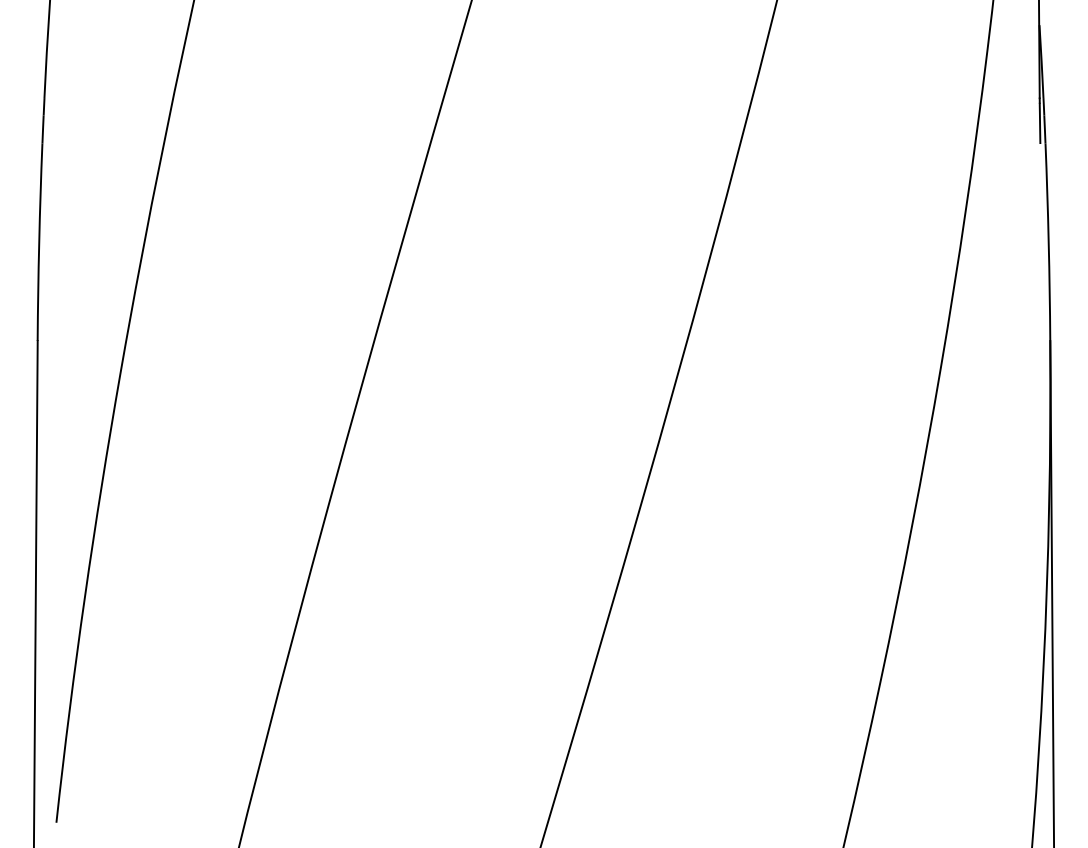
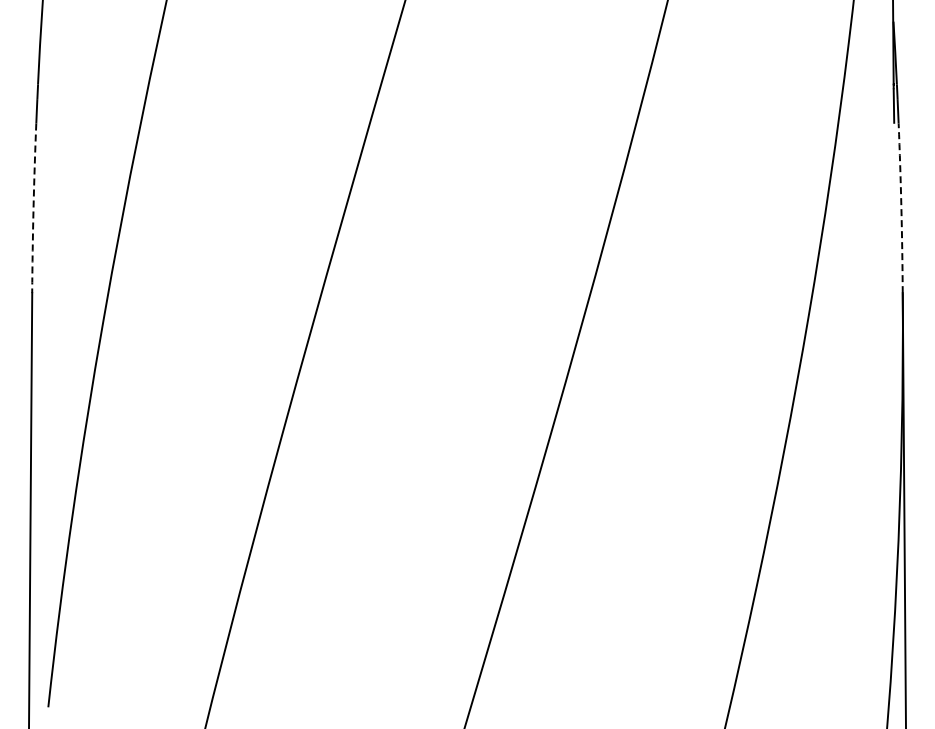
arc: (39, 242) -> (33, 208), solid -> dashed
arc: (1048, 242) -> (901, 208), solid -> dashed

